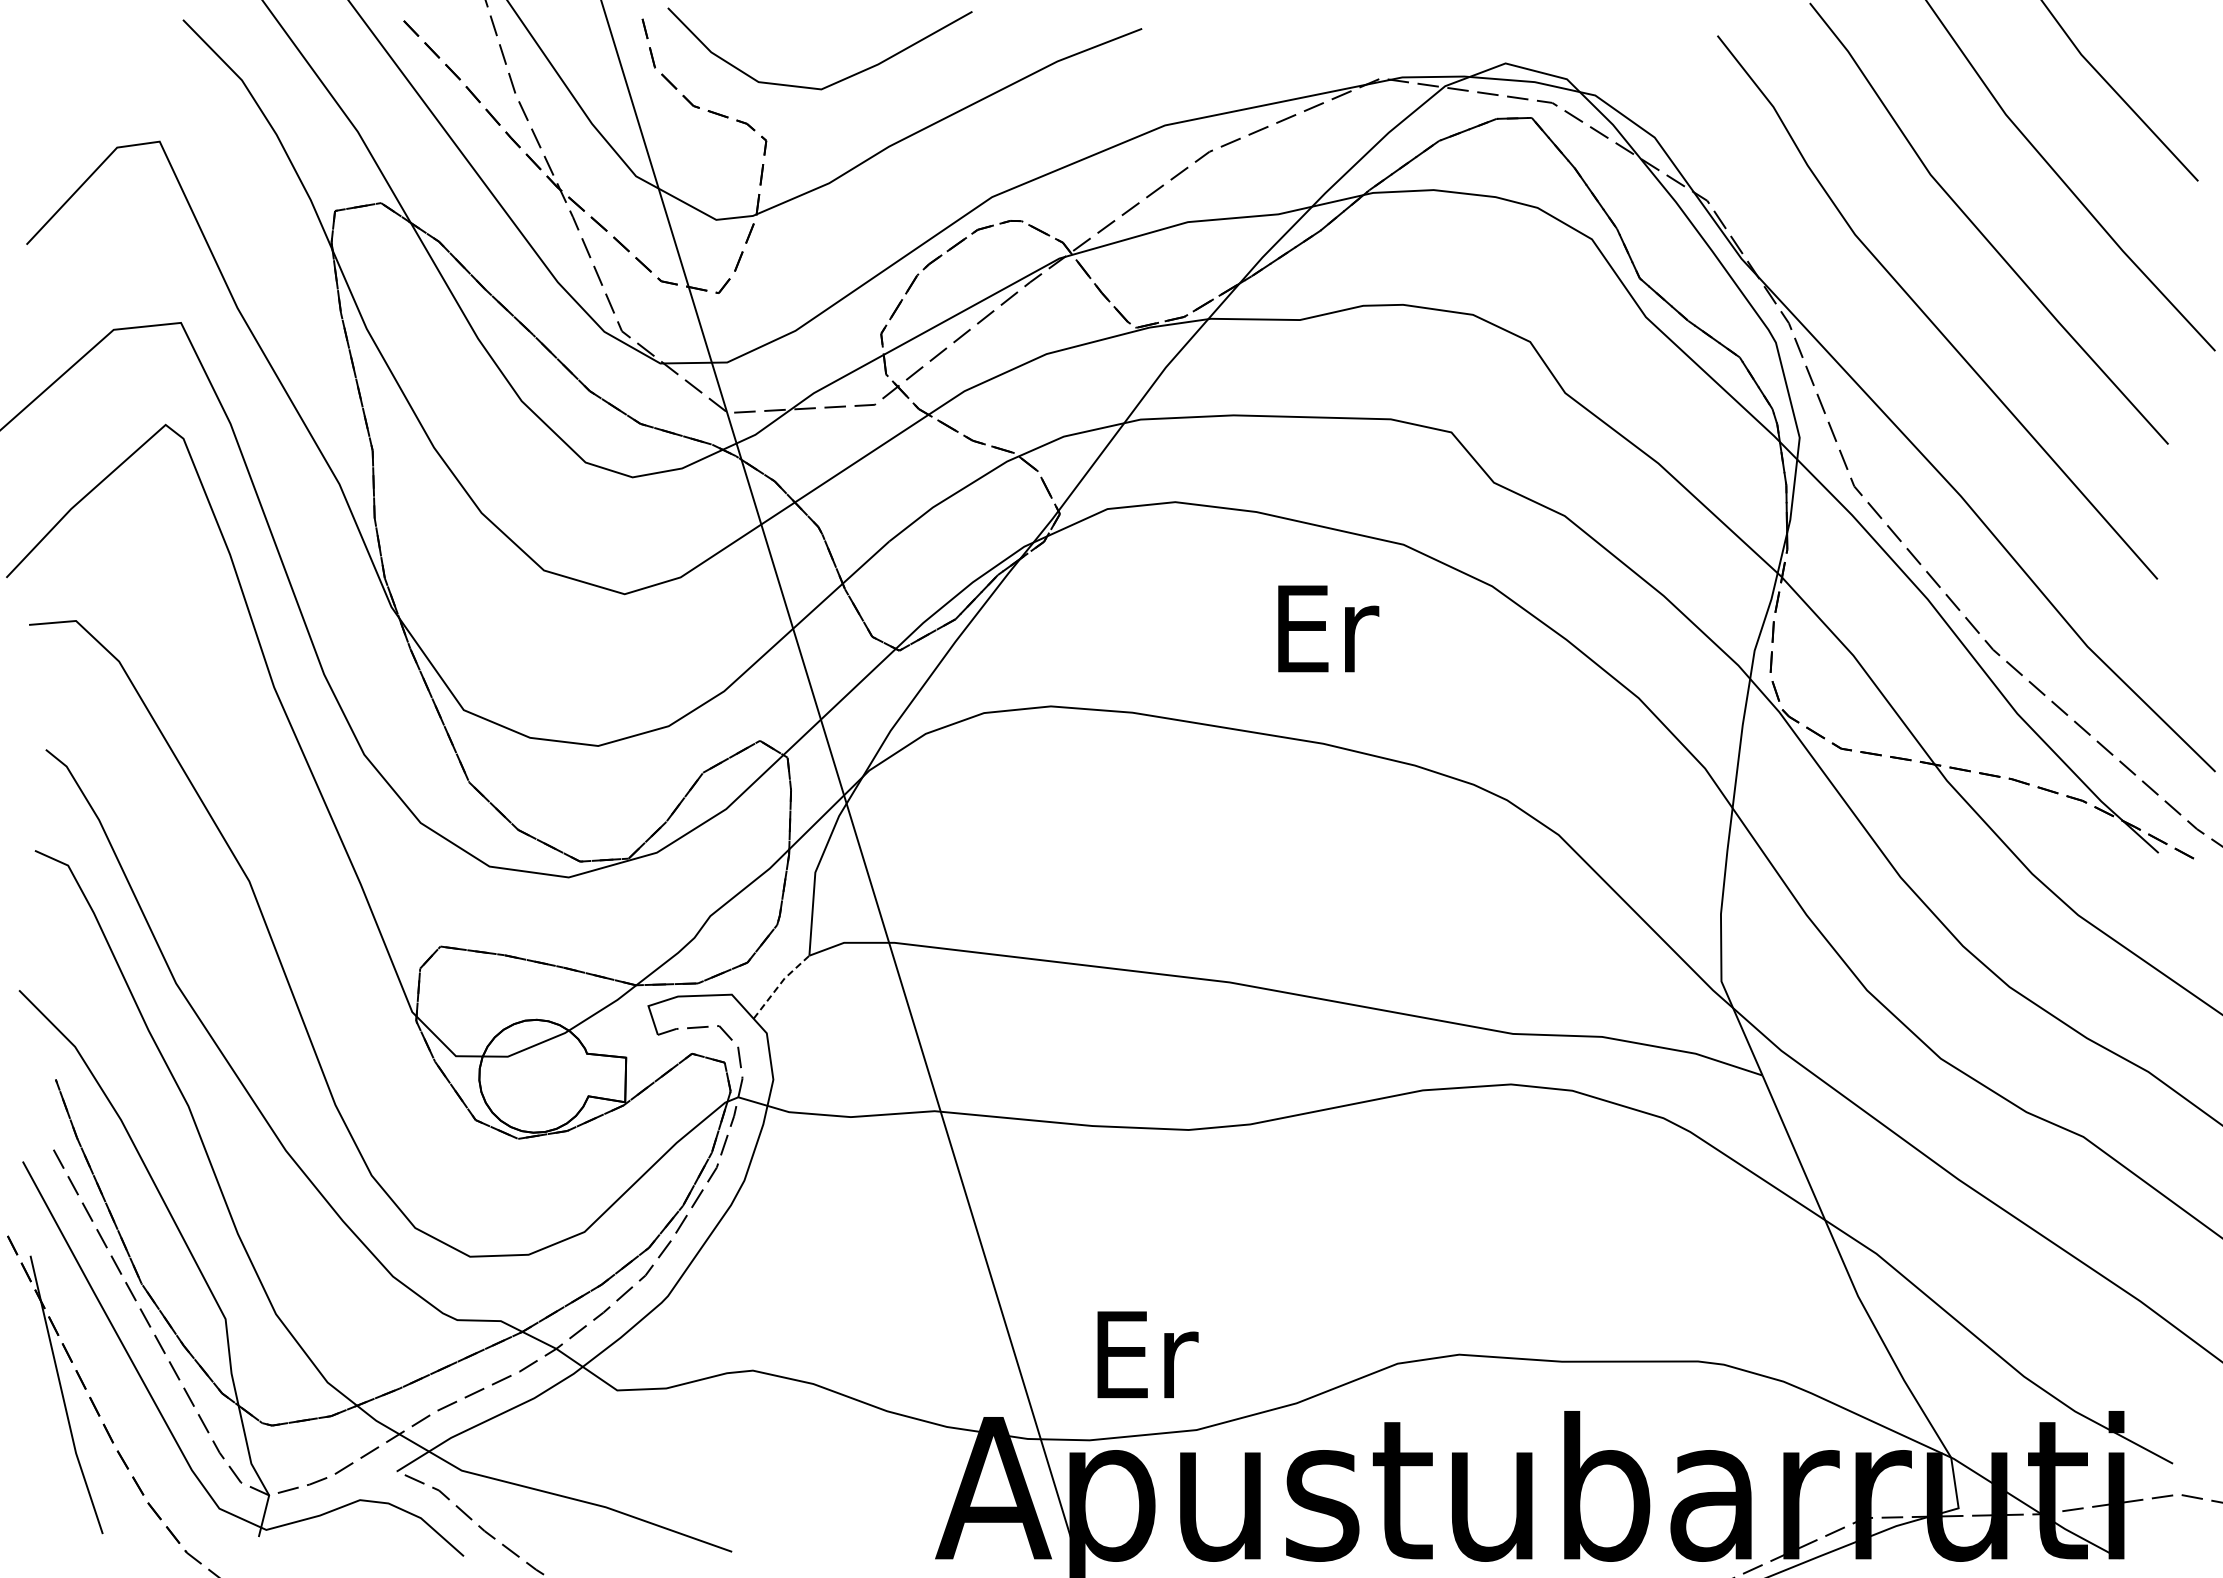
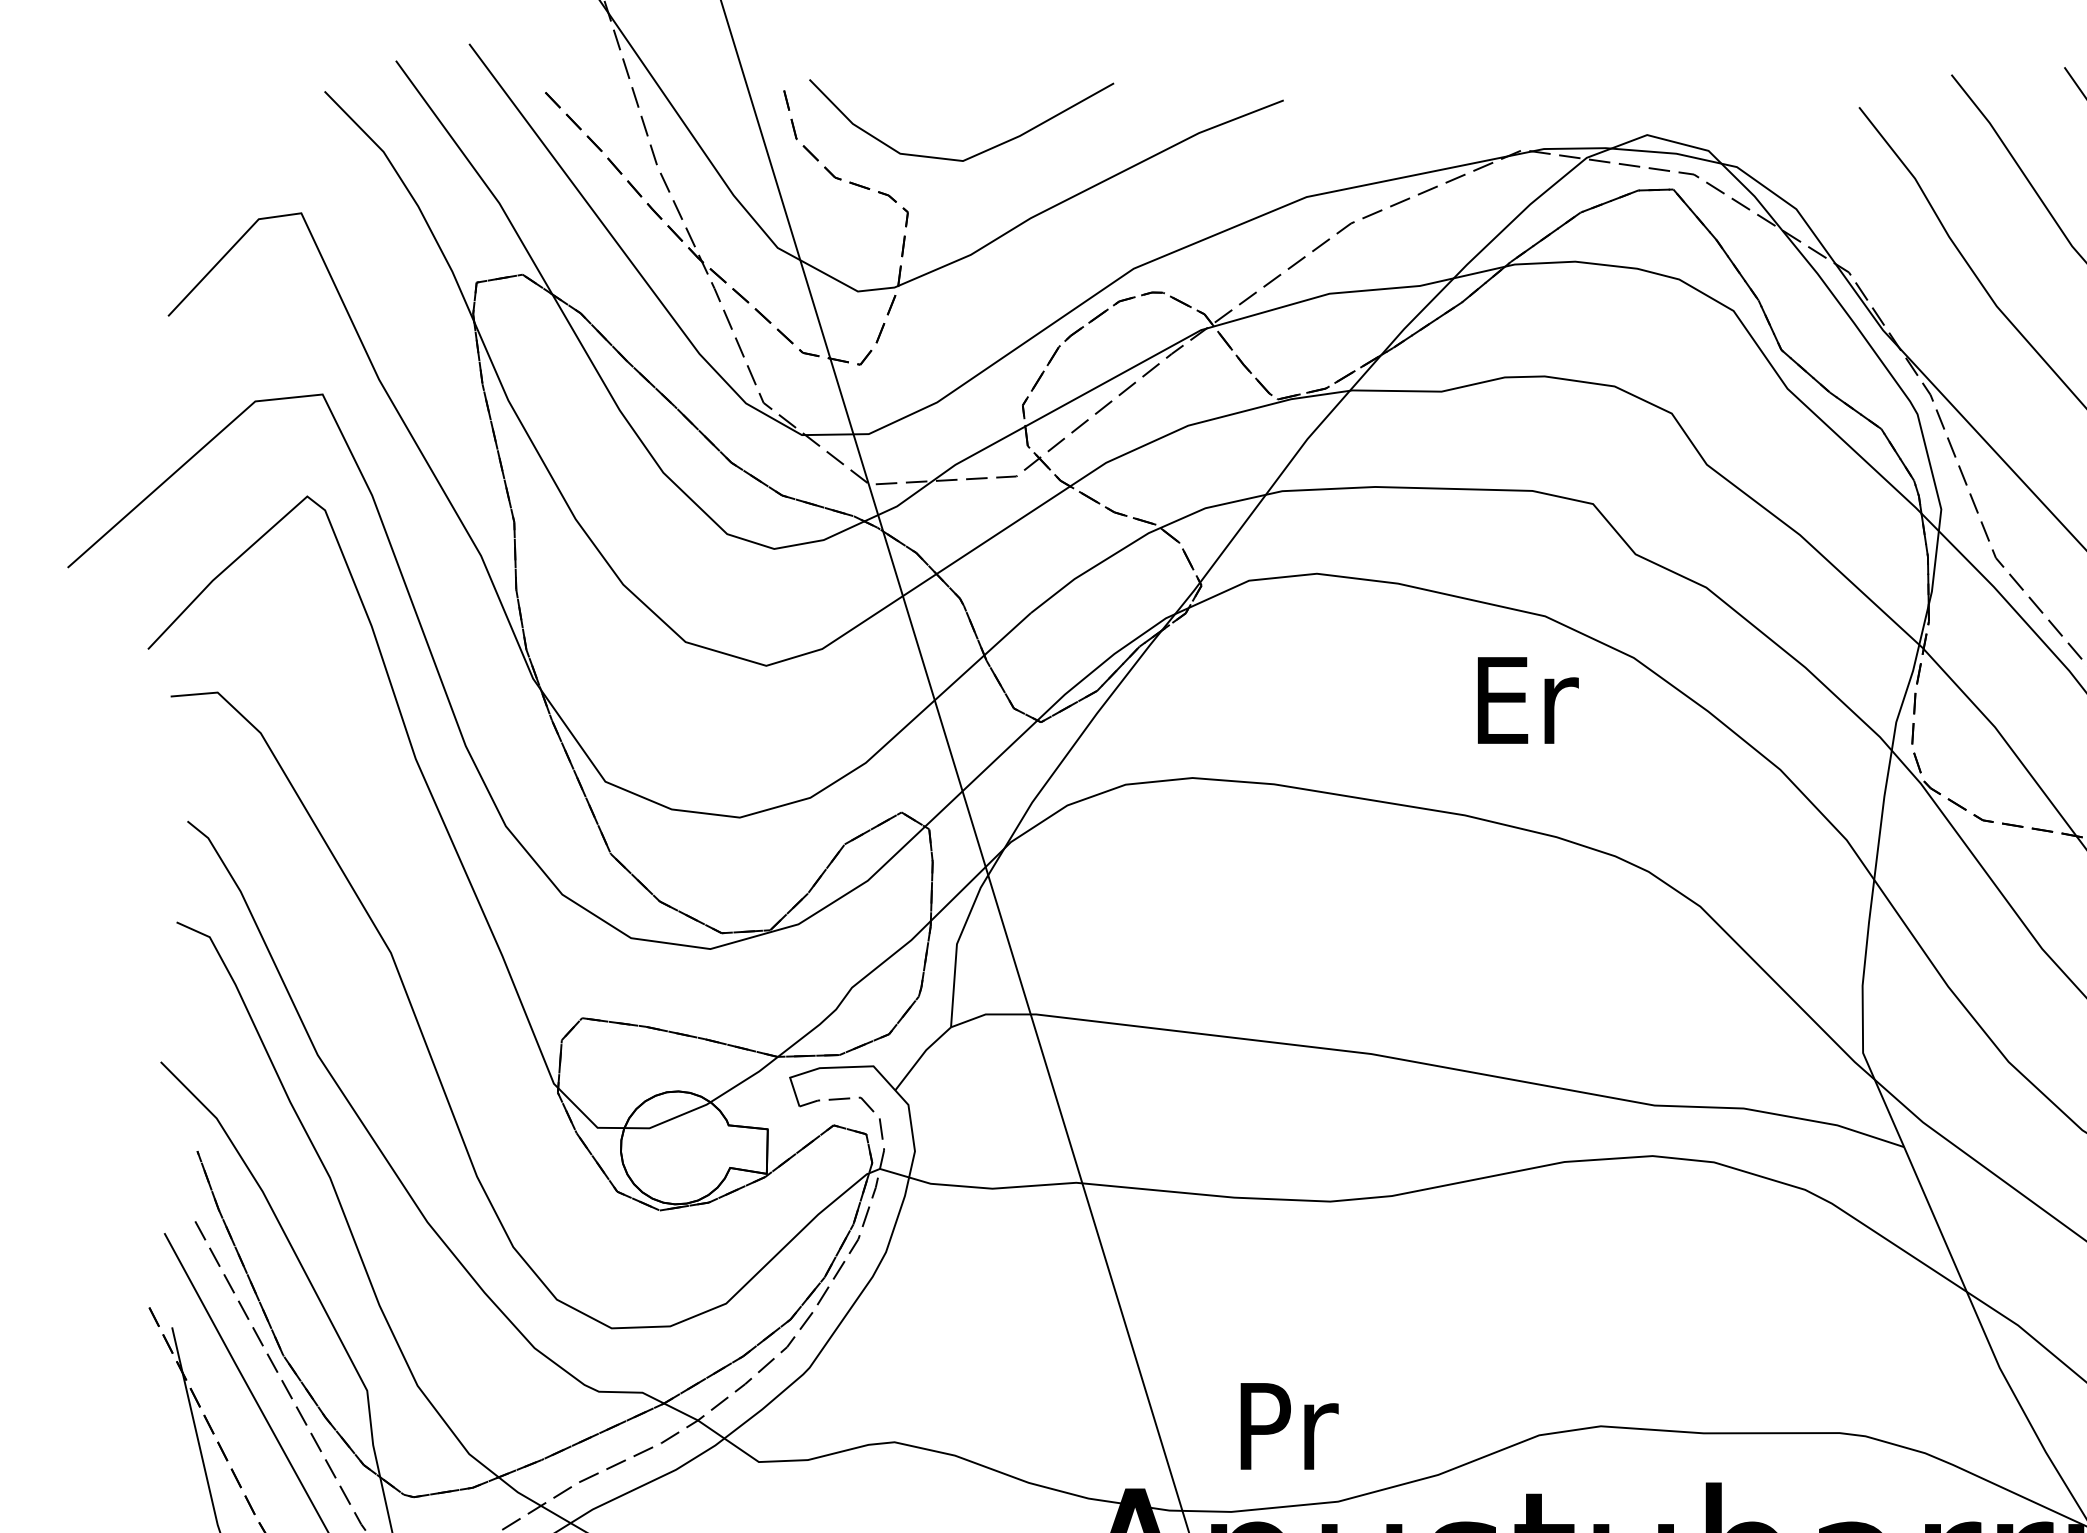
text: (1328, 628) -> (1528, 700), moved
line: (779, 984) -> (921, 1056), dashed -> solid
text: (1147, 1354) -> (1289, 1426), Er -> Pr

